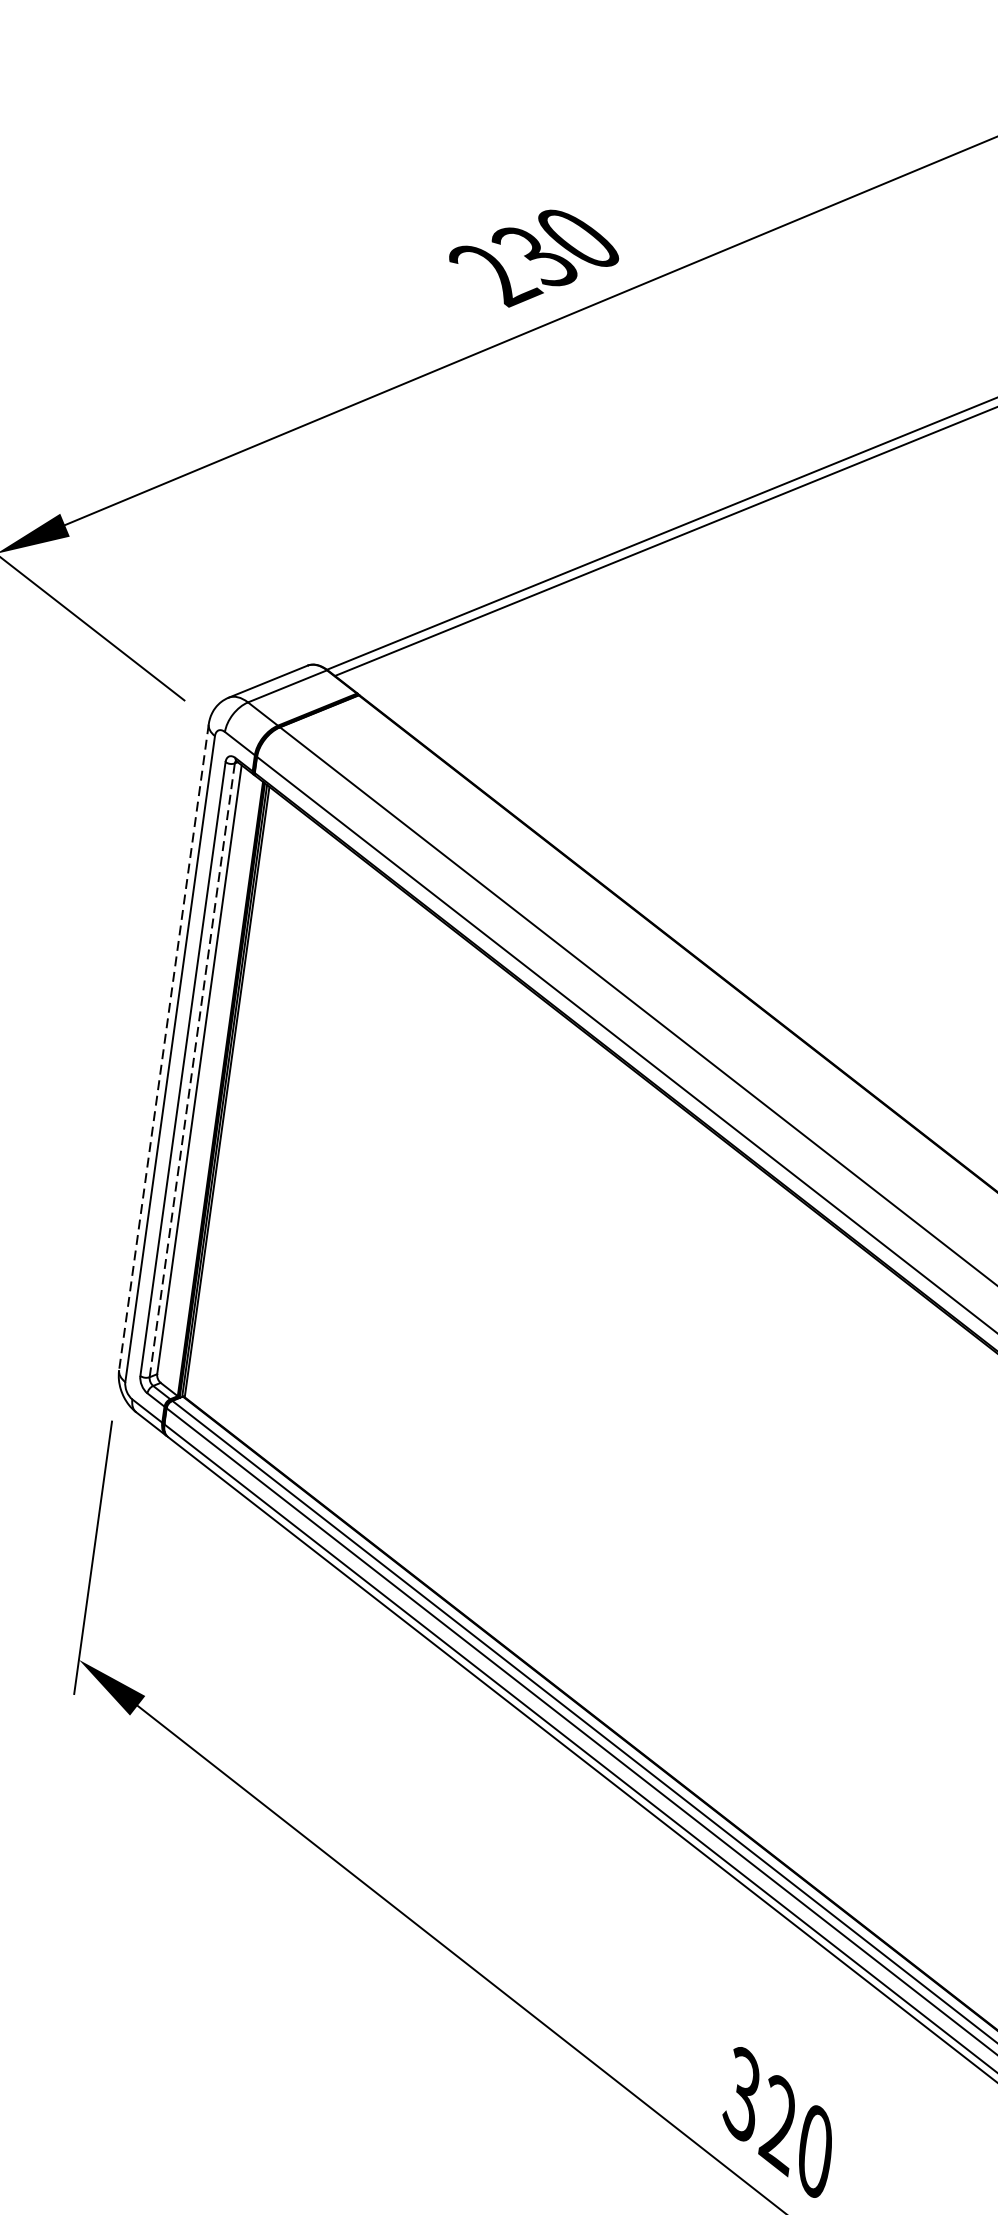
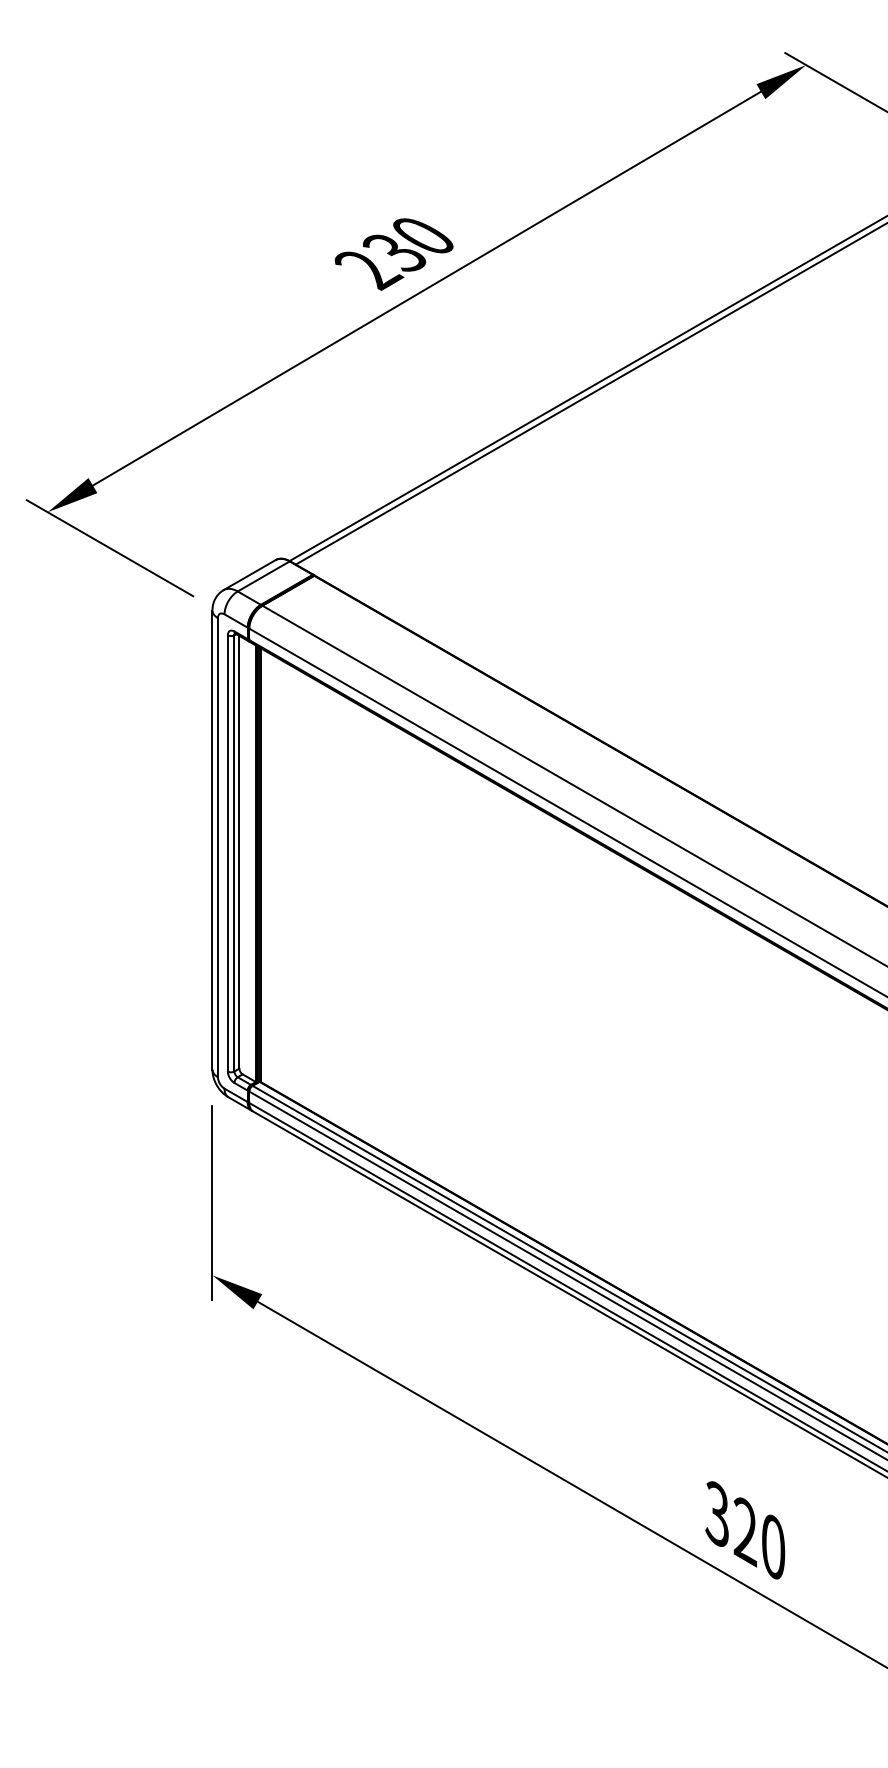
line: (163, 1047) -> (212, 840), dashed -> solid
line: (192, 1069) -> (234, 852), dashed -> solid

